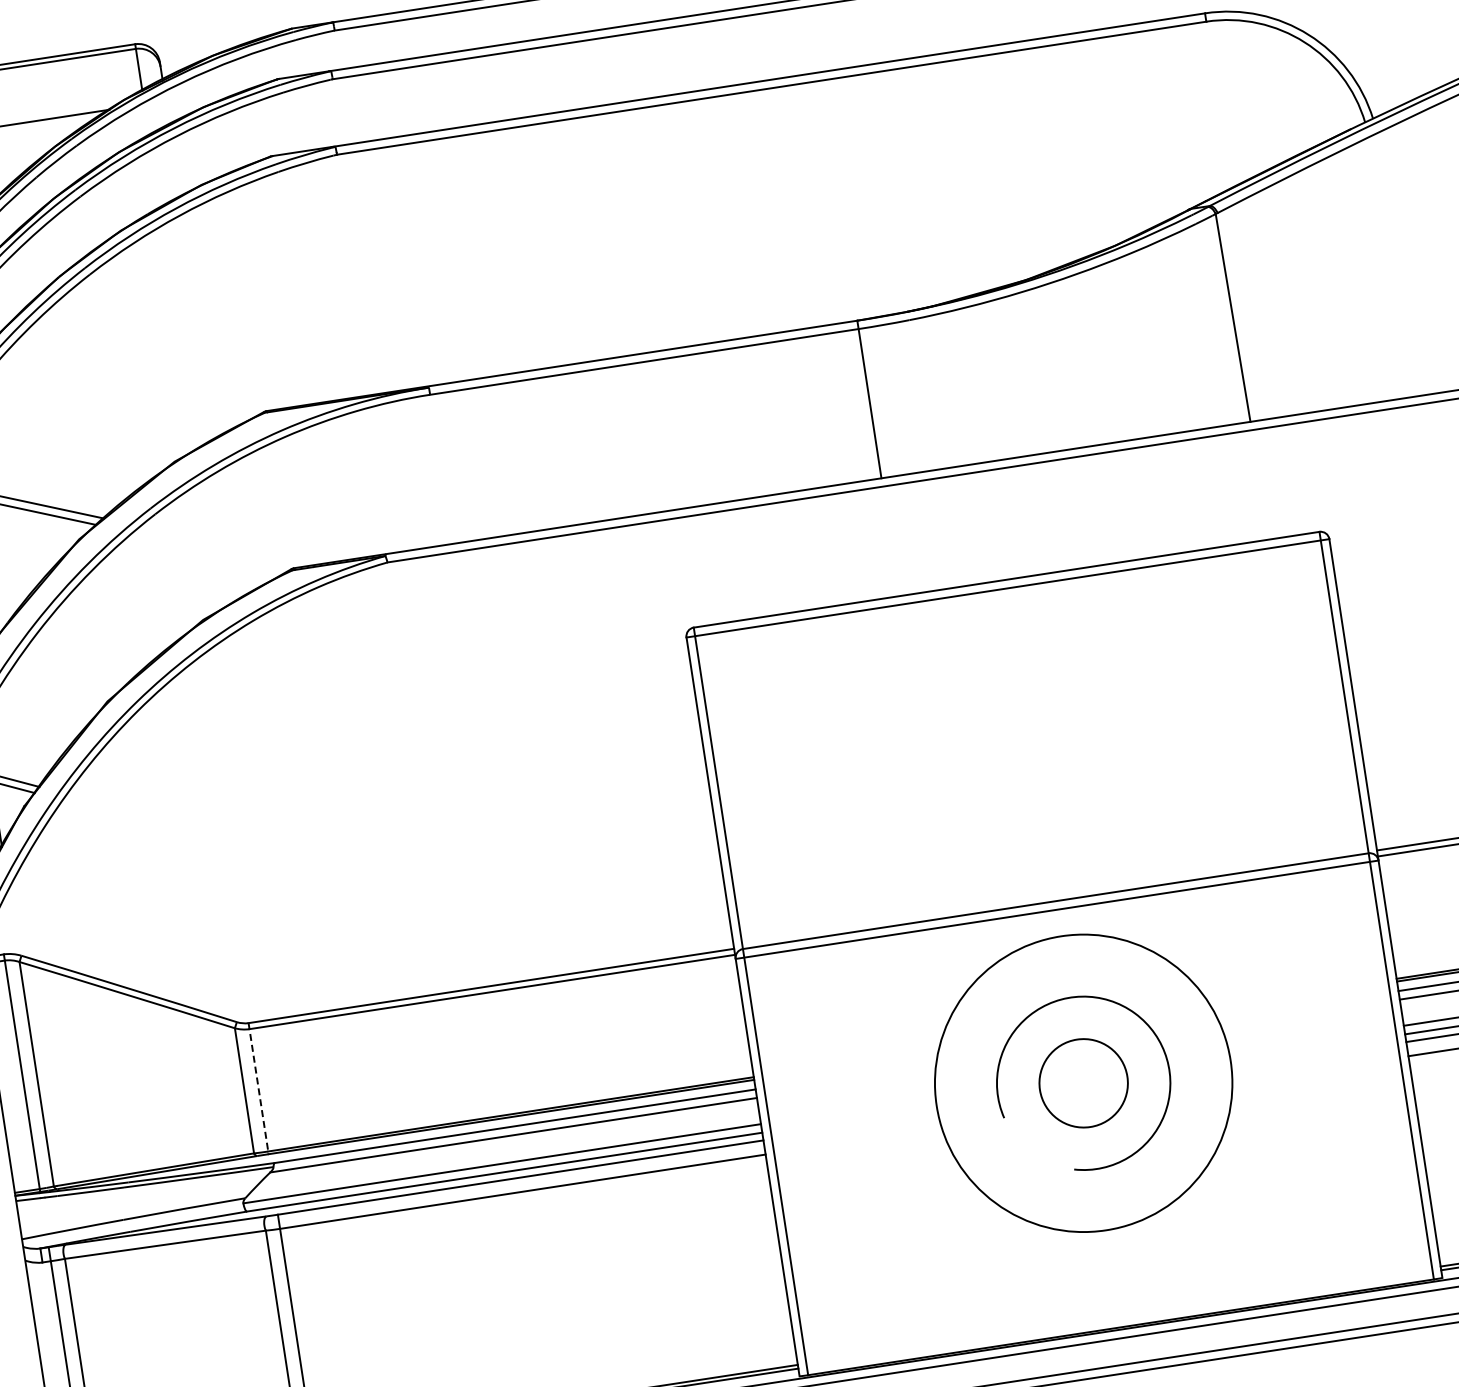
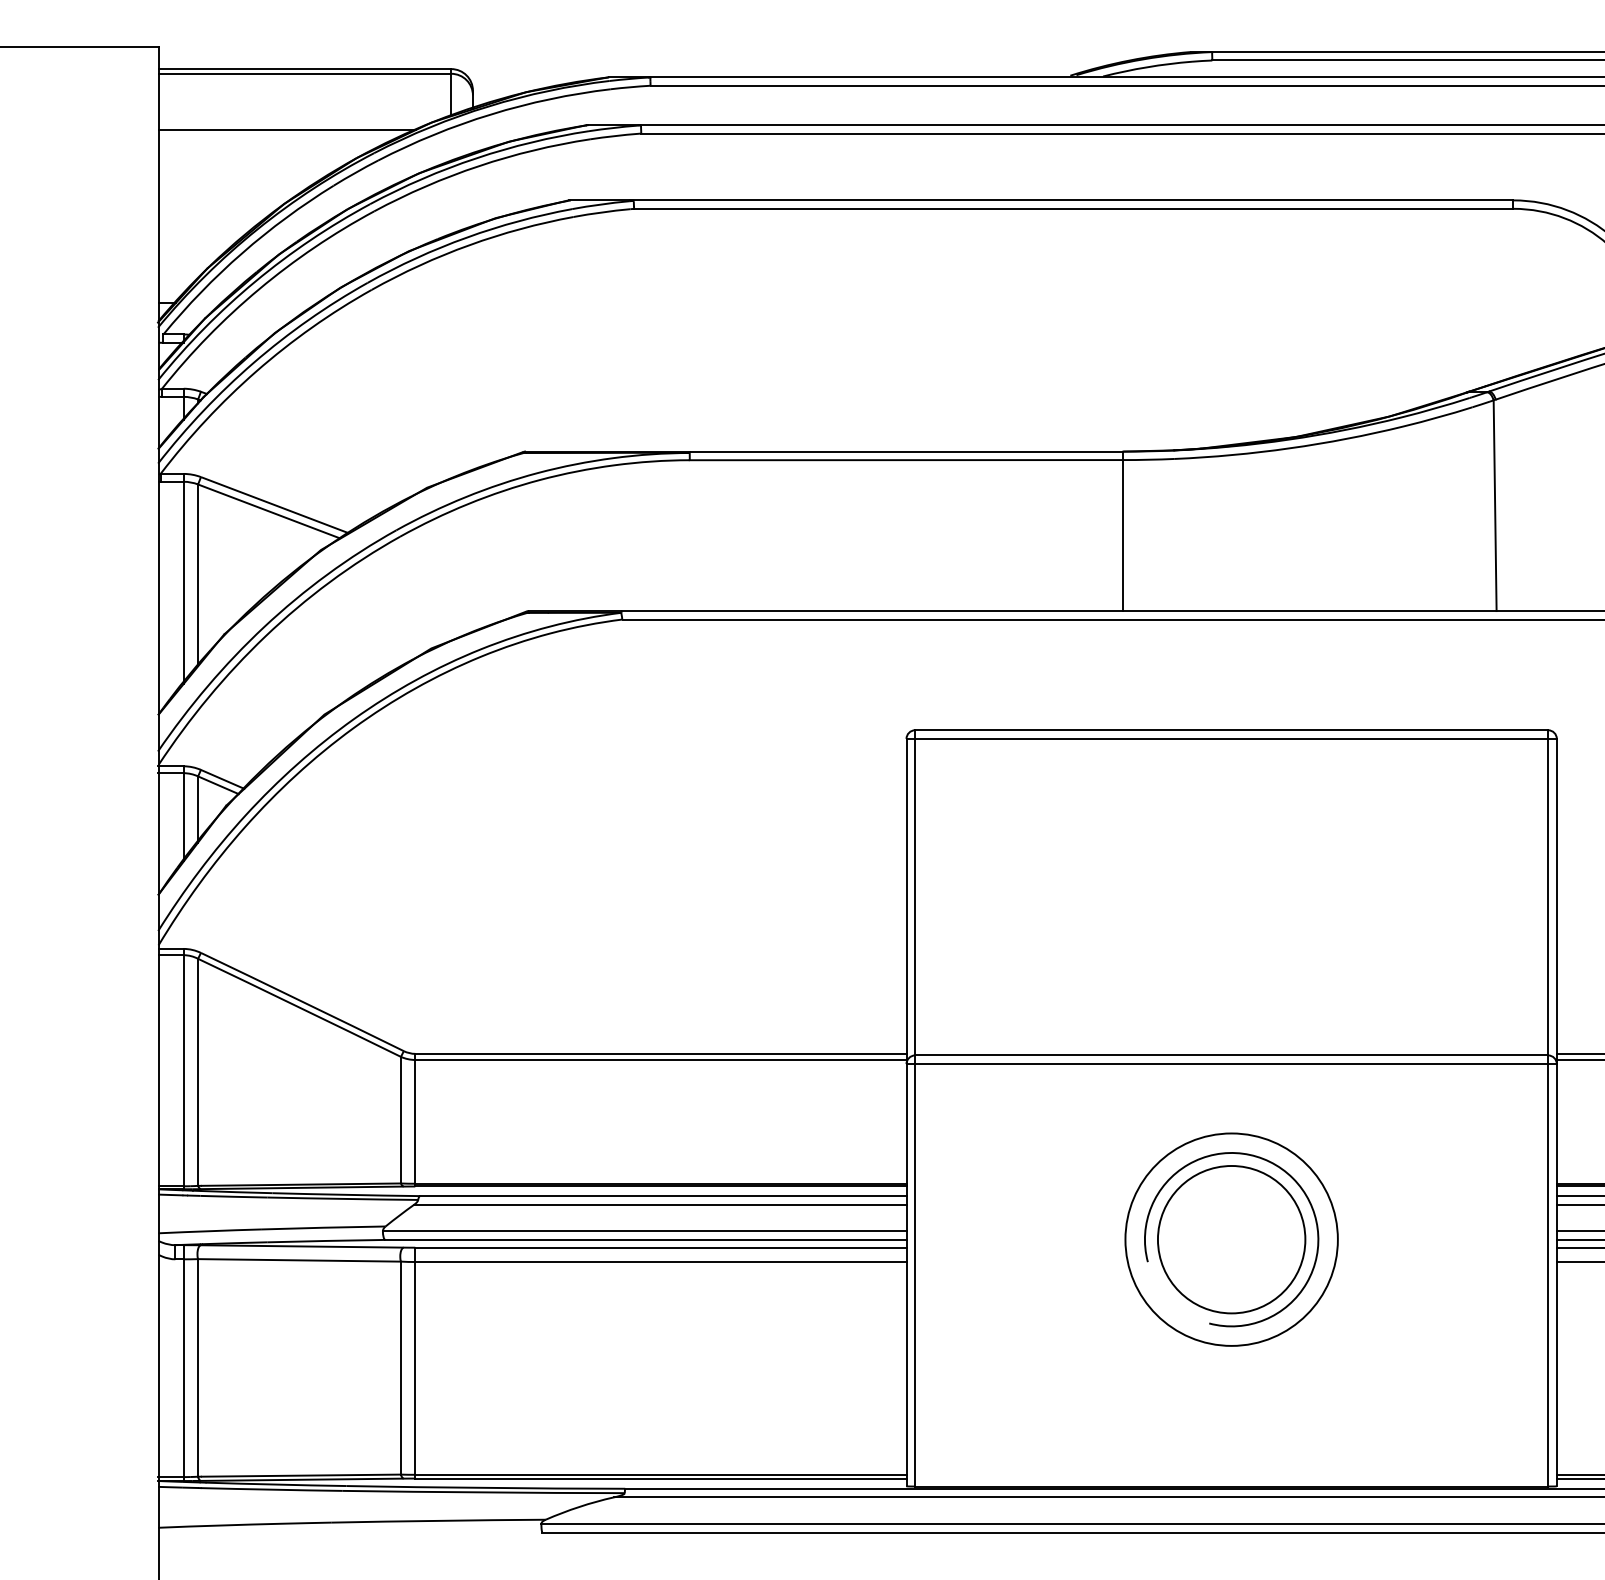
circle: (1083, 1083) -> (1231, 1239), size x0.71
circle: (1083, 1083) -> (1231, 1239), size x1.67
line: (258, 1088) -> (415, 1120), dashed -> solid

